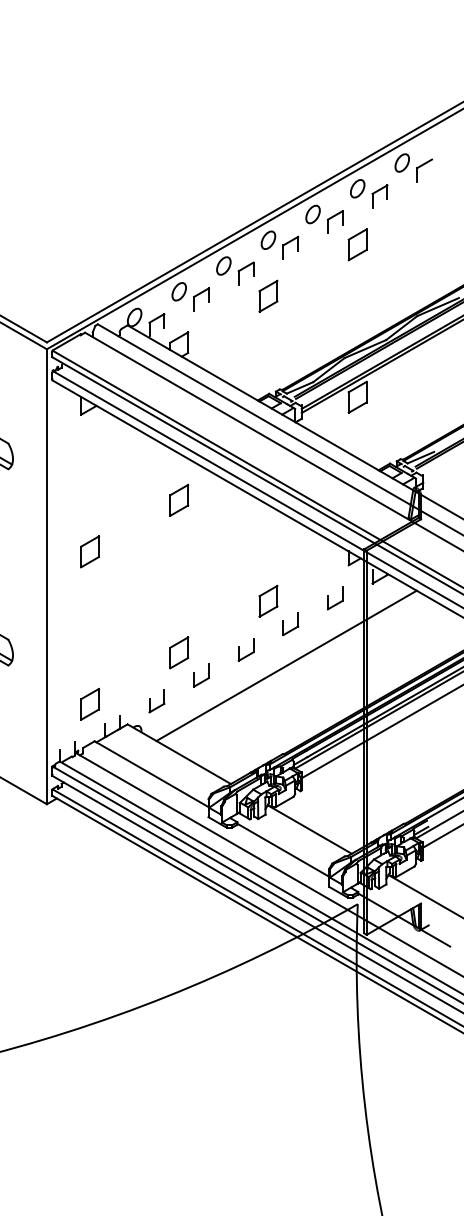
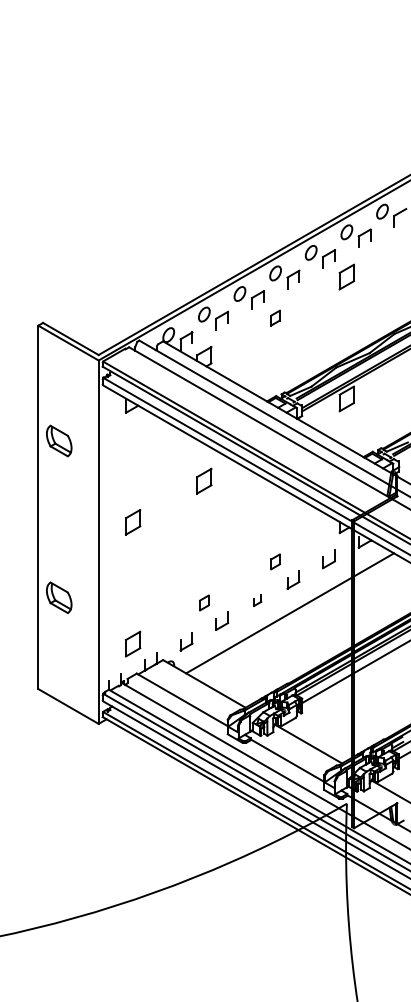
part: (268, 295) -> (275, 317), size x0.6
part: (268, 600) -> (275, 561), size x0.6
part: (245, 649) -> (257, 600), size x0.6
part: (179, 652) -> (204, 602), size x0.6

